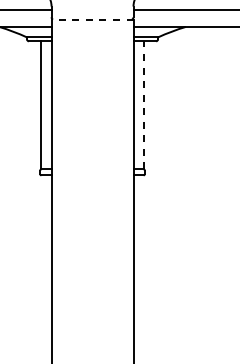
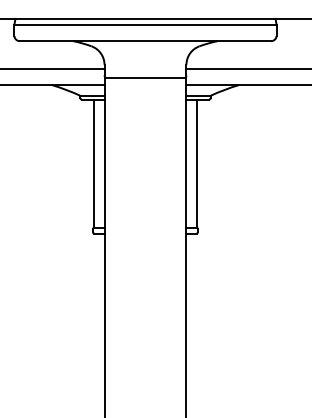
line: (92, 19) -> (145, 77), dashed -> solid
line: (144, 105) -> (197, 163), dashed -> solid

